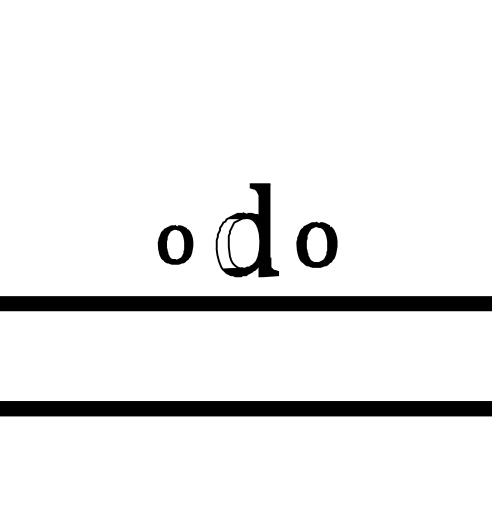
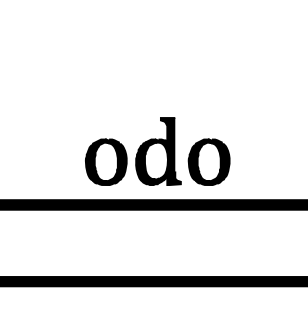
fill: (230, 243) -> (146, 161), added
part: (175, 244) -> (106, 161), size x1.67
part: (316, 244) -> (208, 161), size x1.43

